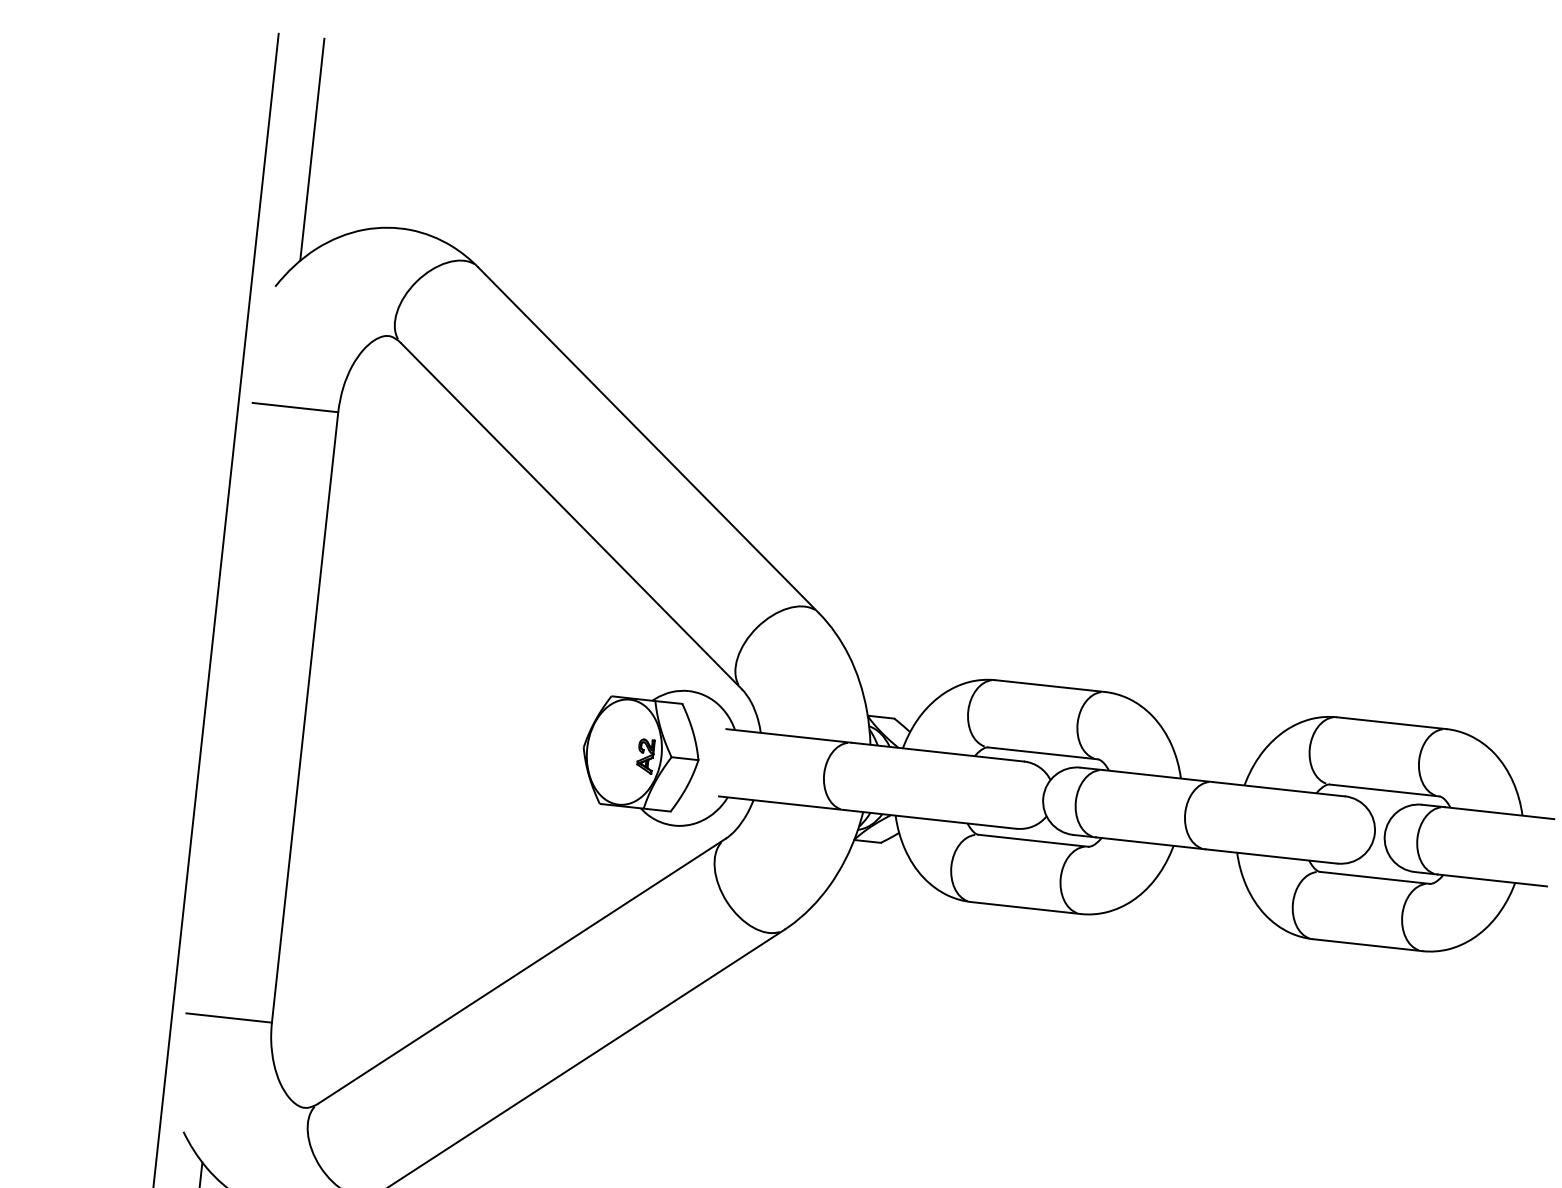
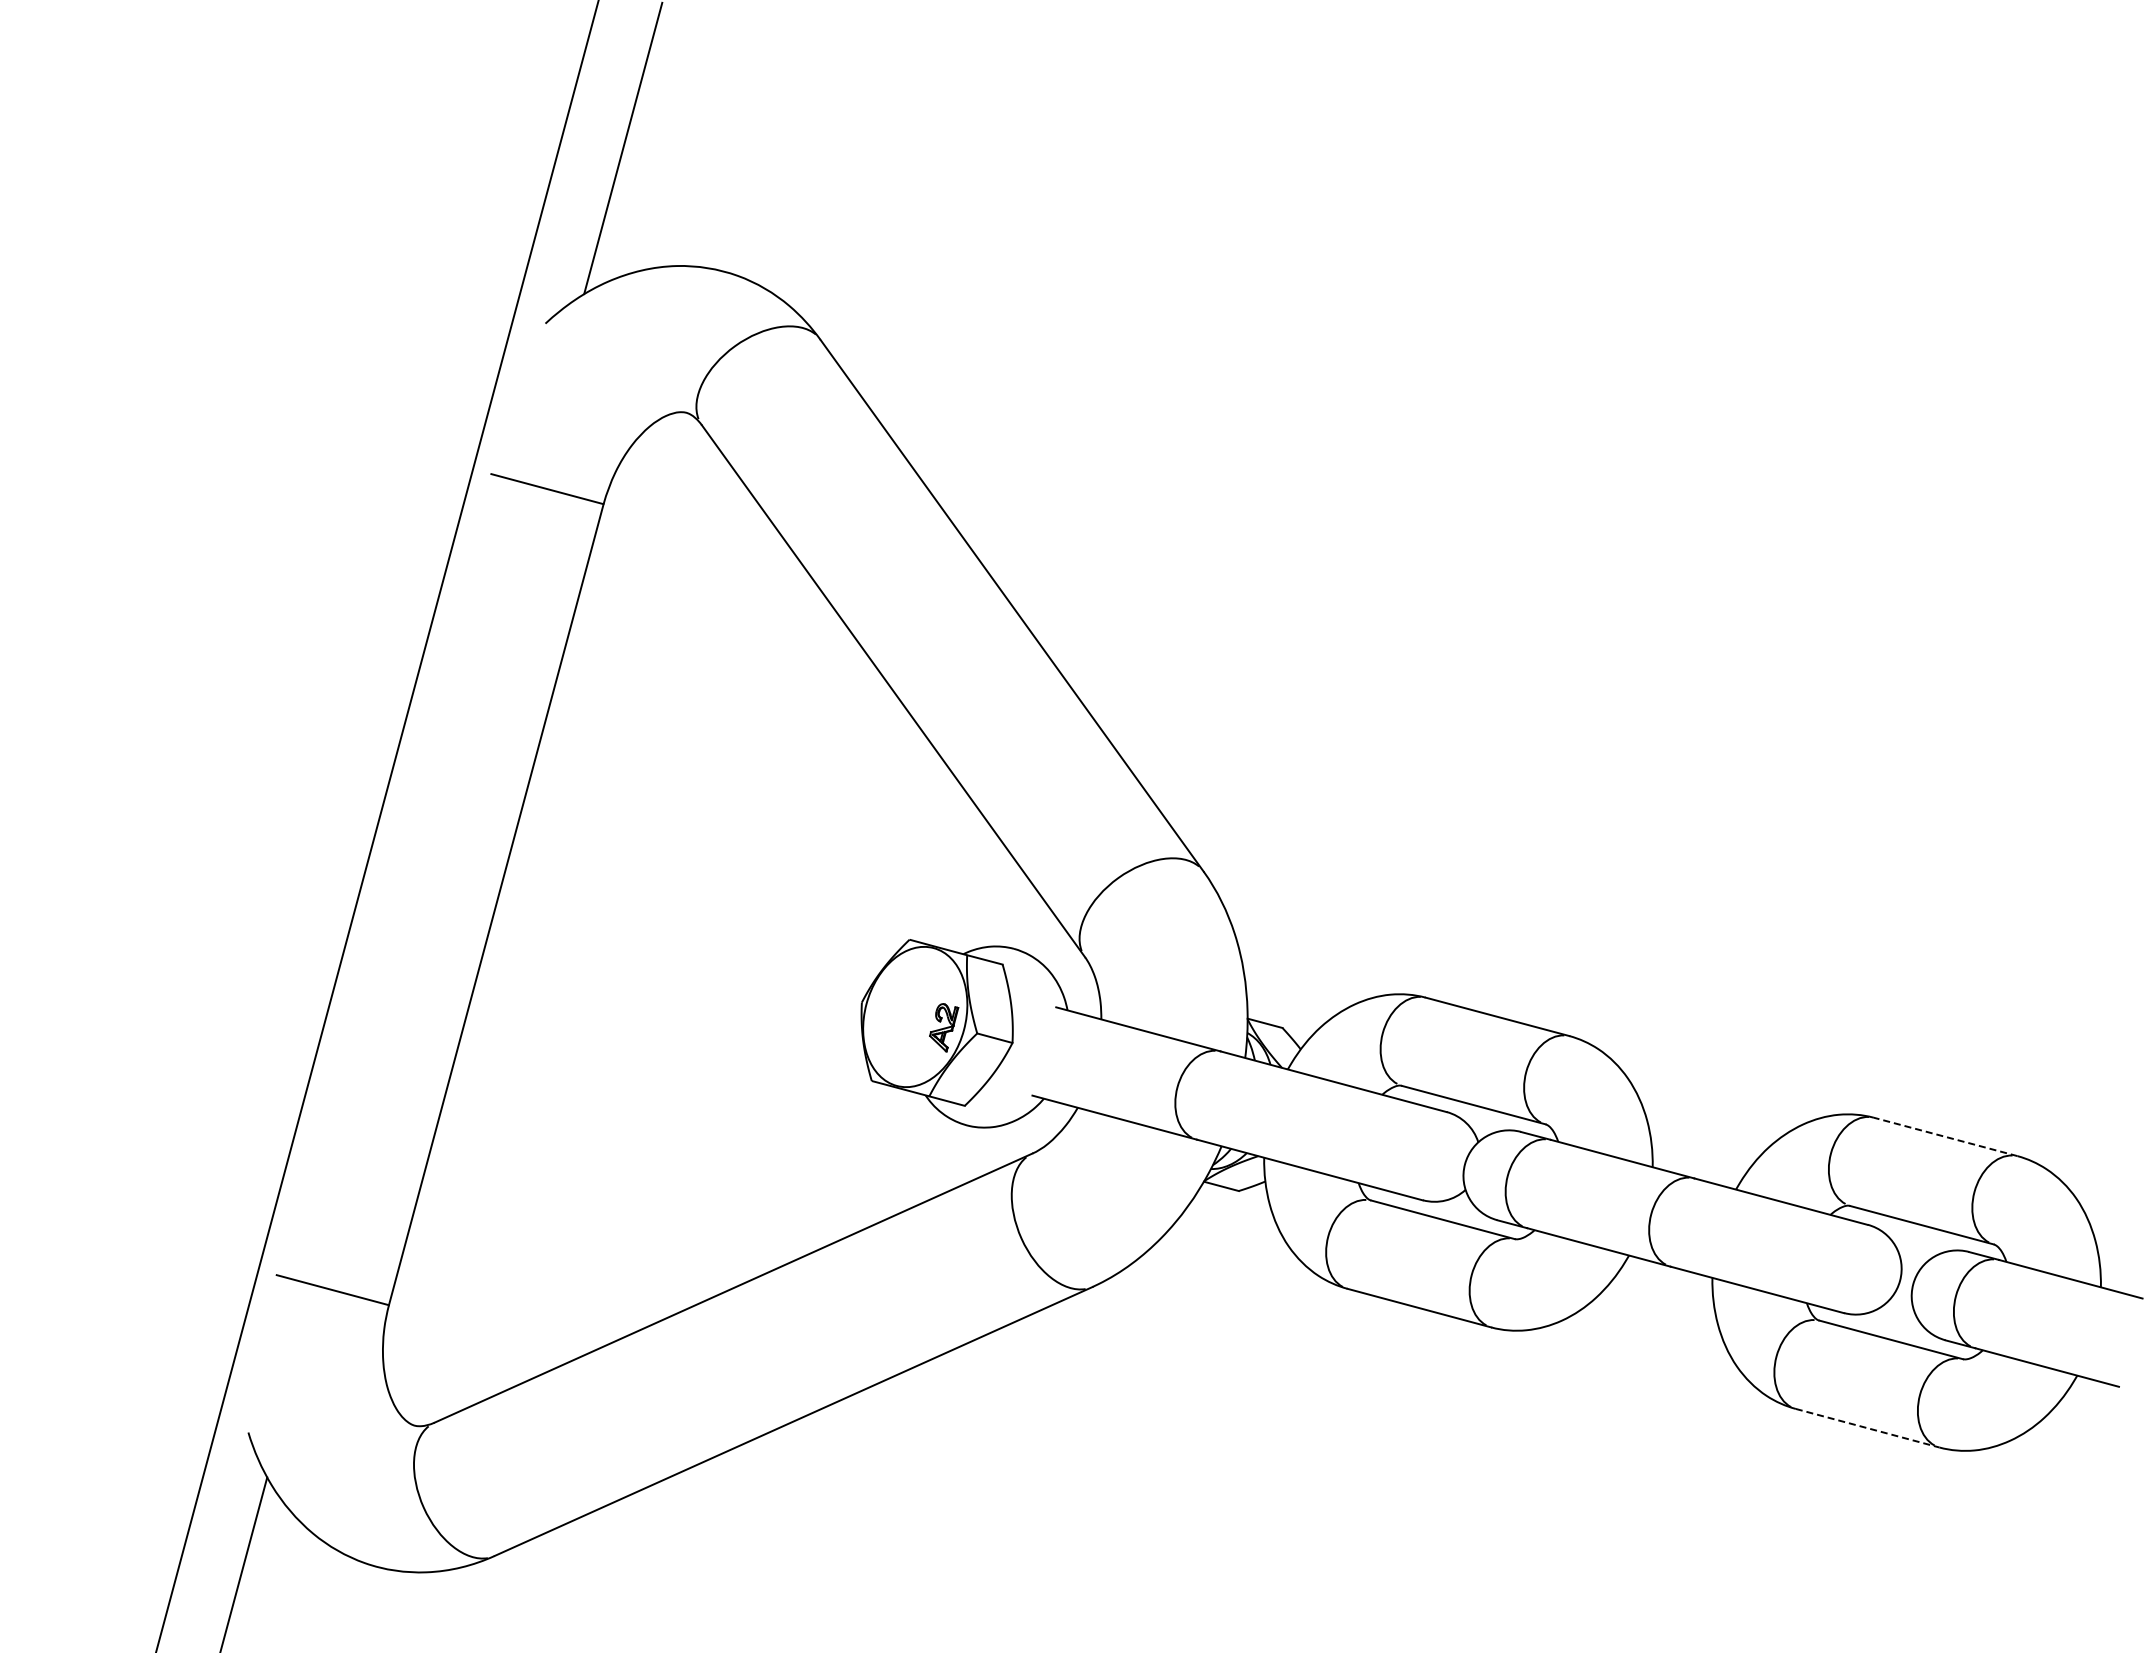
line: (1391, 722) -> (1945, 1136), solid -> dashed
line: (1368, 945) -> (1868, 1428), solid -> dashed

